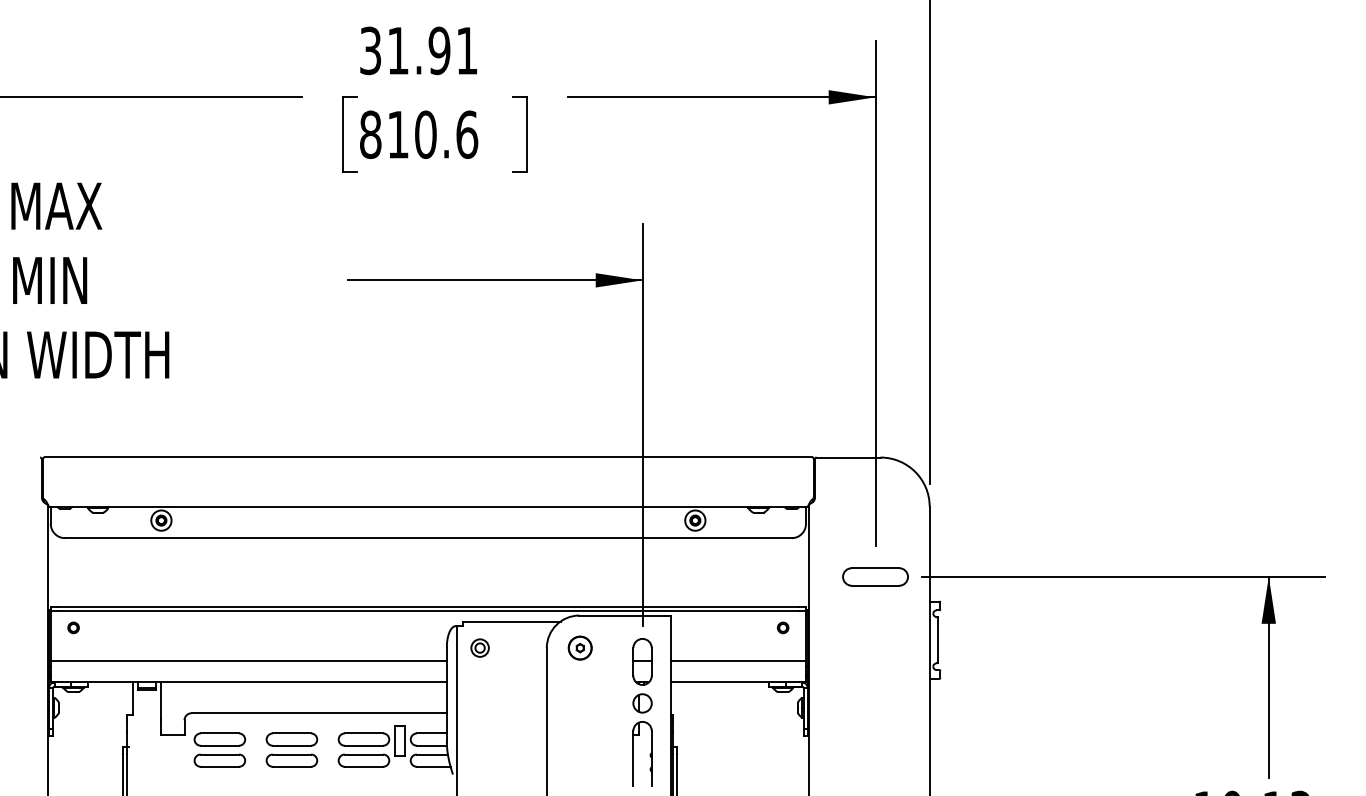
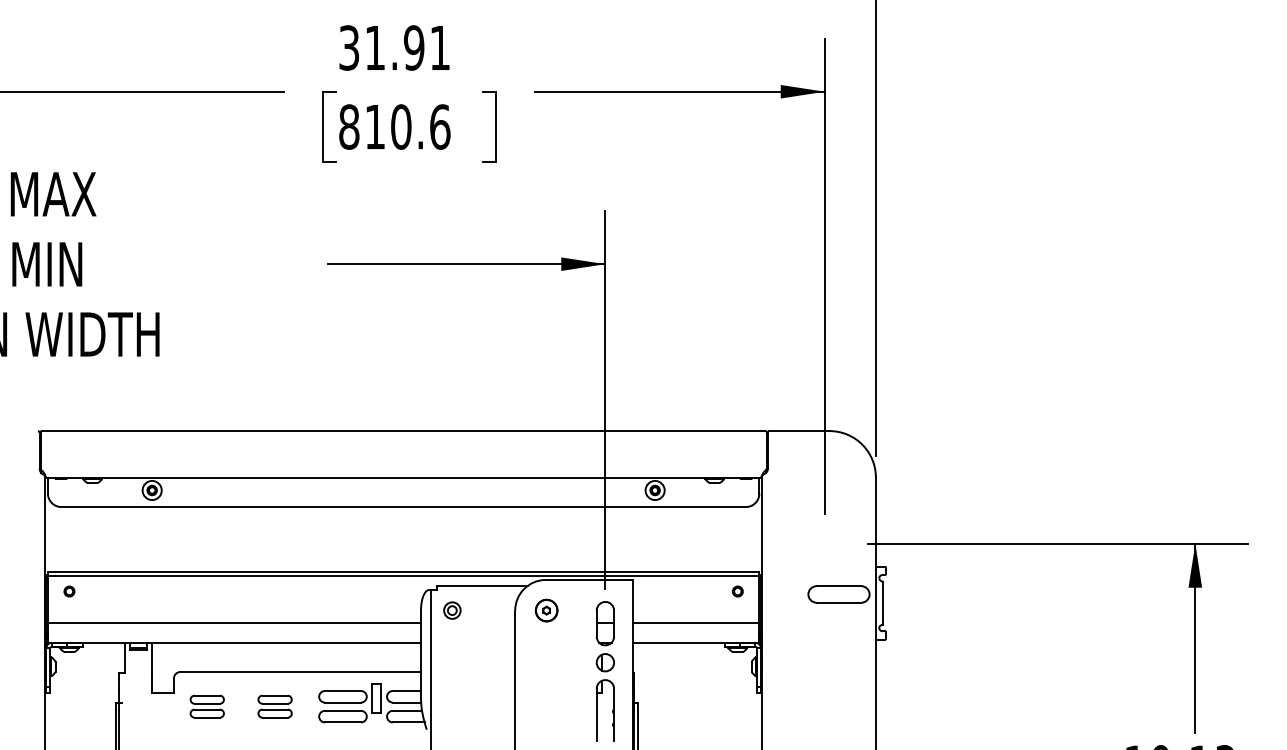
part: (875, 576) -> (838, 594), moved
part: (219, 749) -> (206, 706), size x0.7
part: (291, 749) -> (274, 706), size x0.7

